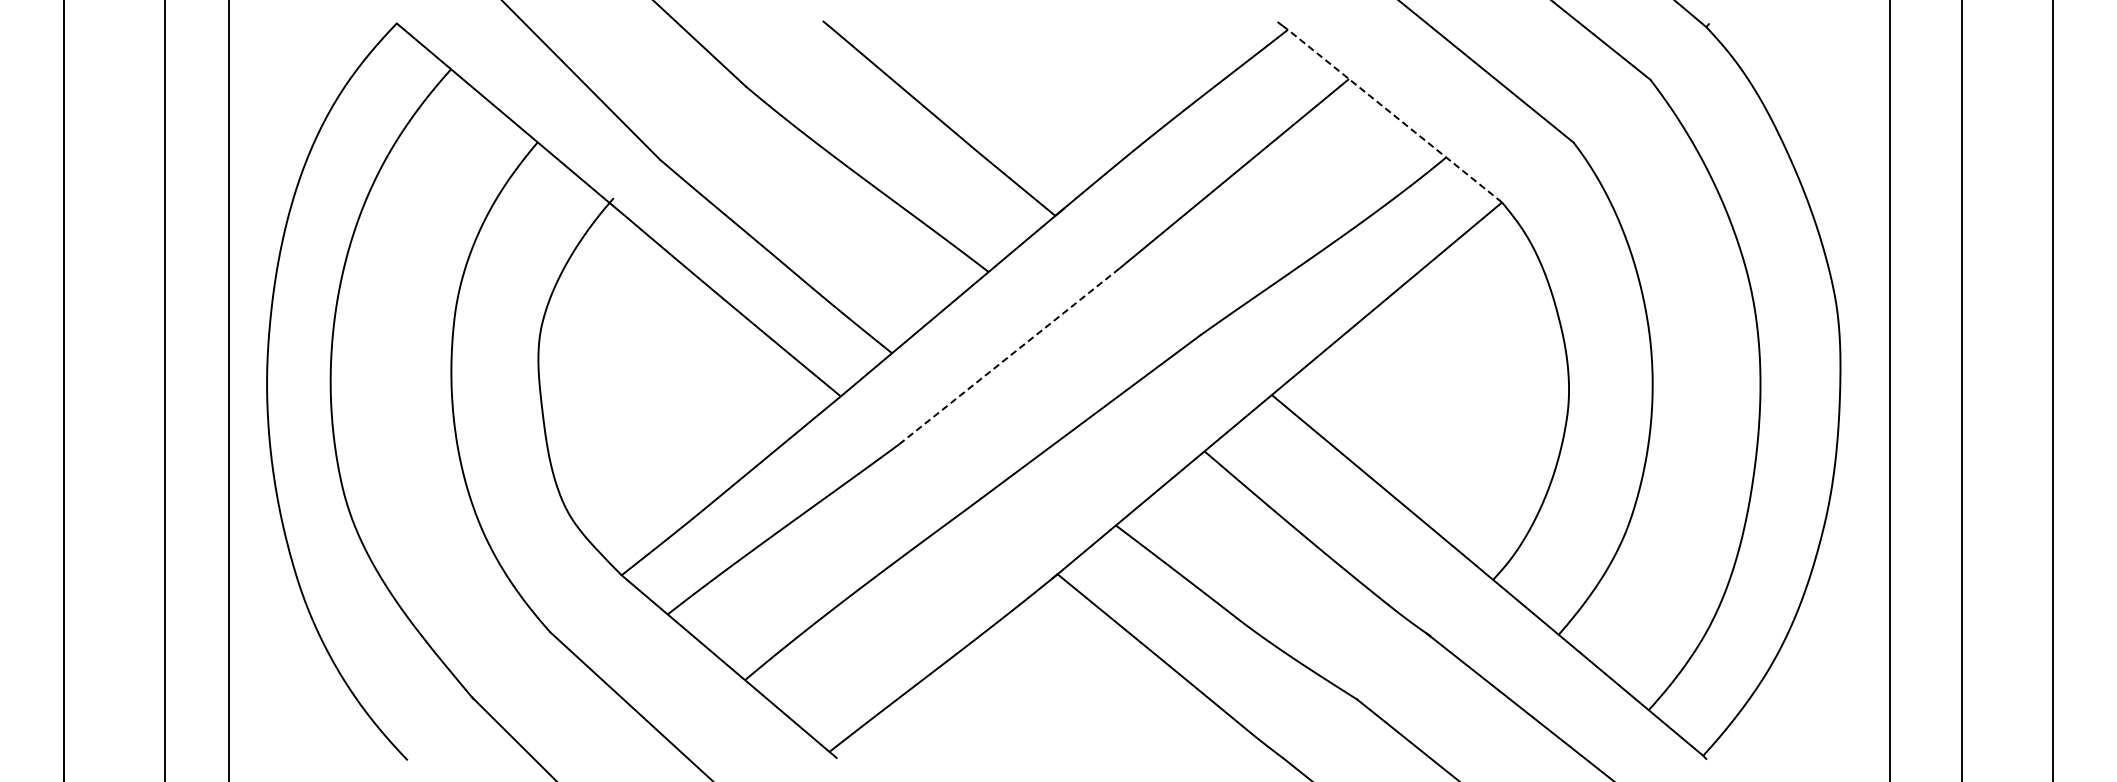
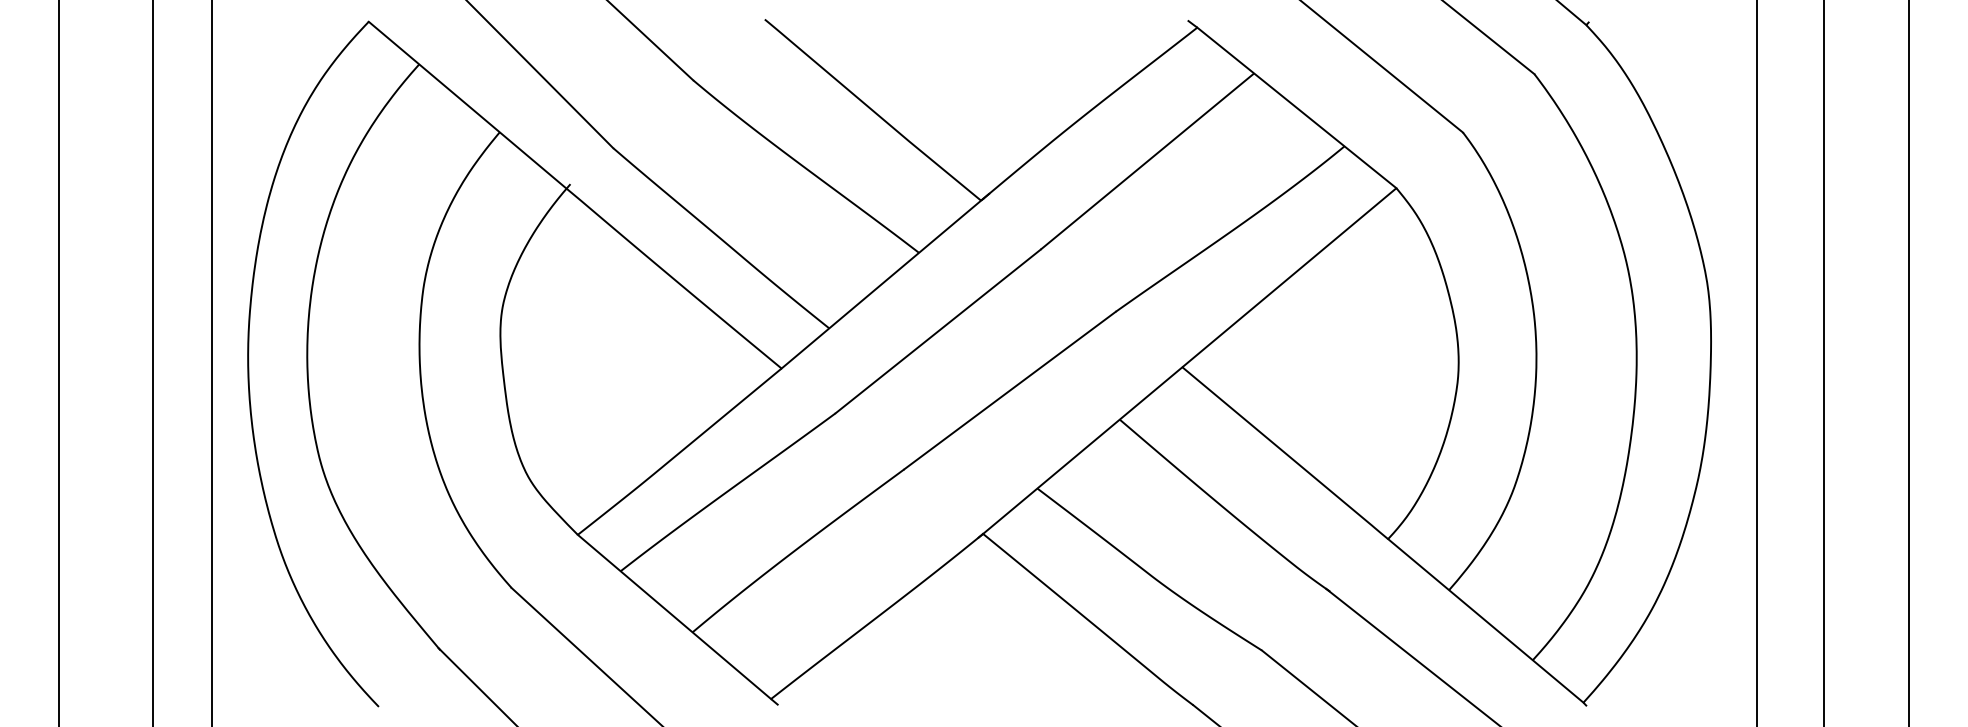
line: (1395, 116) -> (1297, 108), dashed -> solid
line: (1009, 356) -> (938, 331), dashed -> solid

